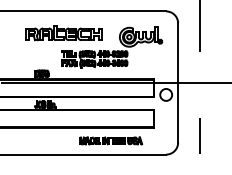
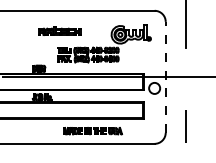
part: (63, 33) -> (59, 31), size x0.6
line: (178, 83) -> (166, 77), solid -> dashed
part: (111, 140) -> (93, 130), moved

